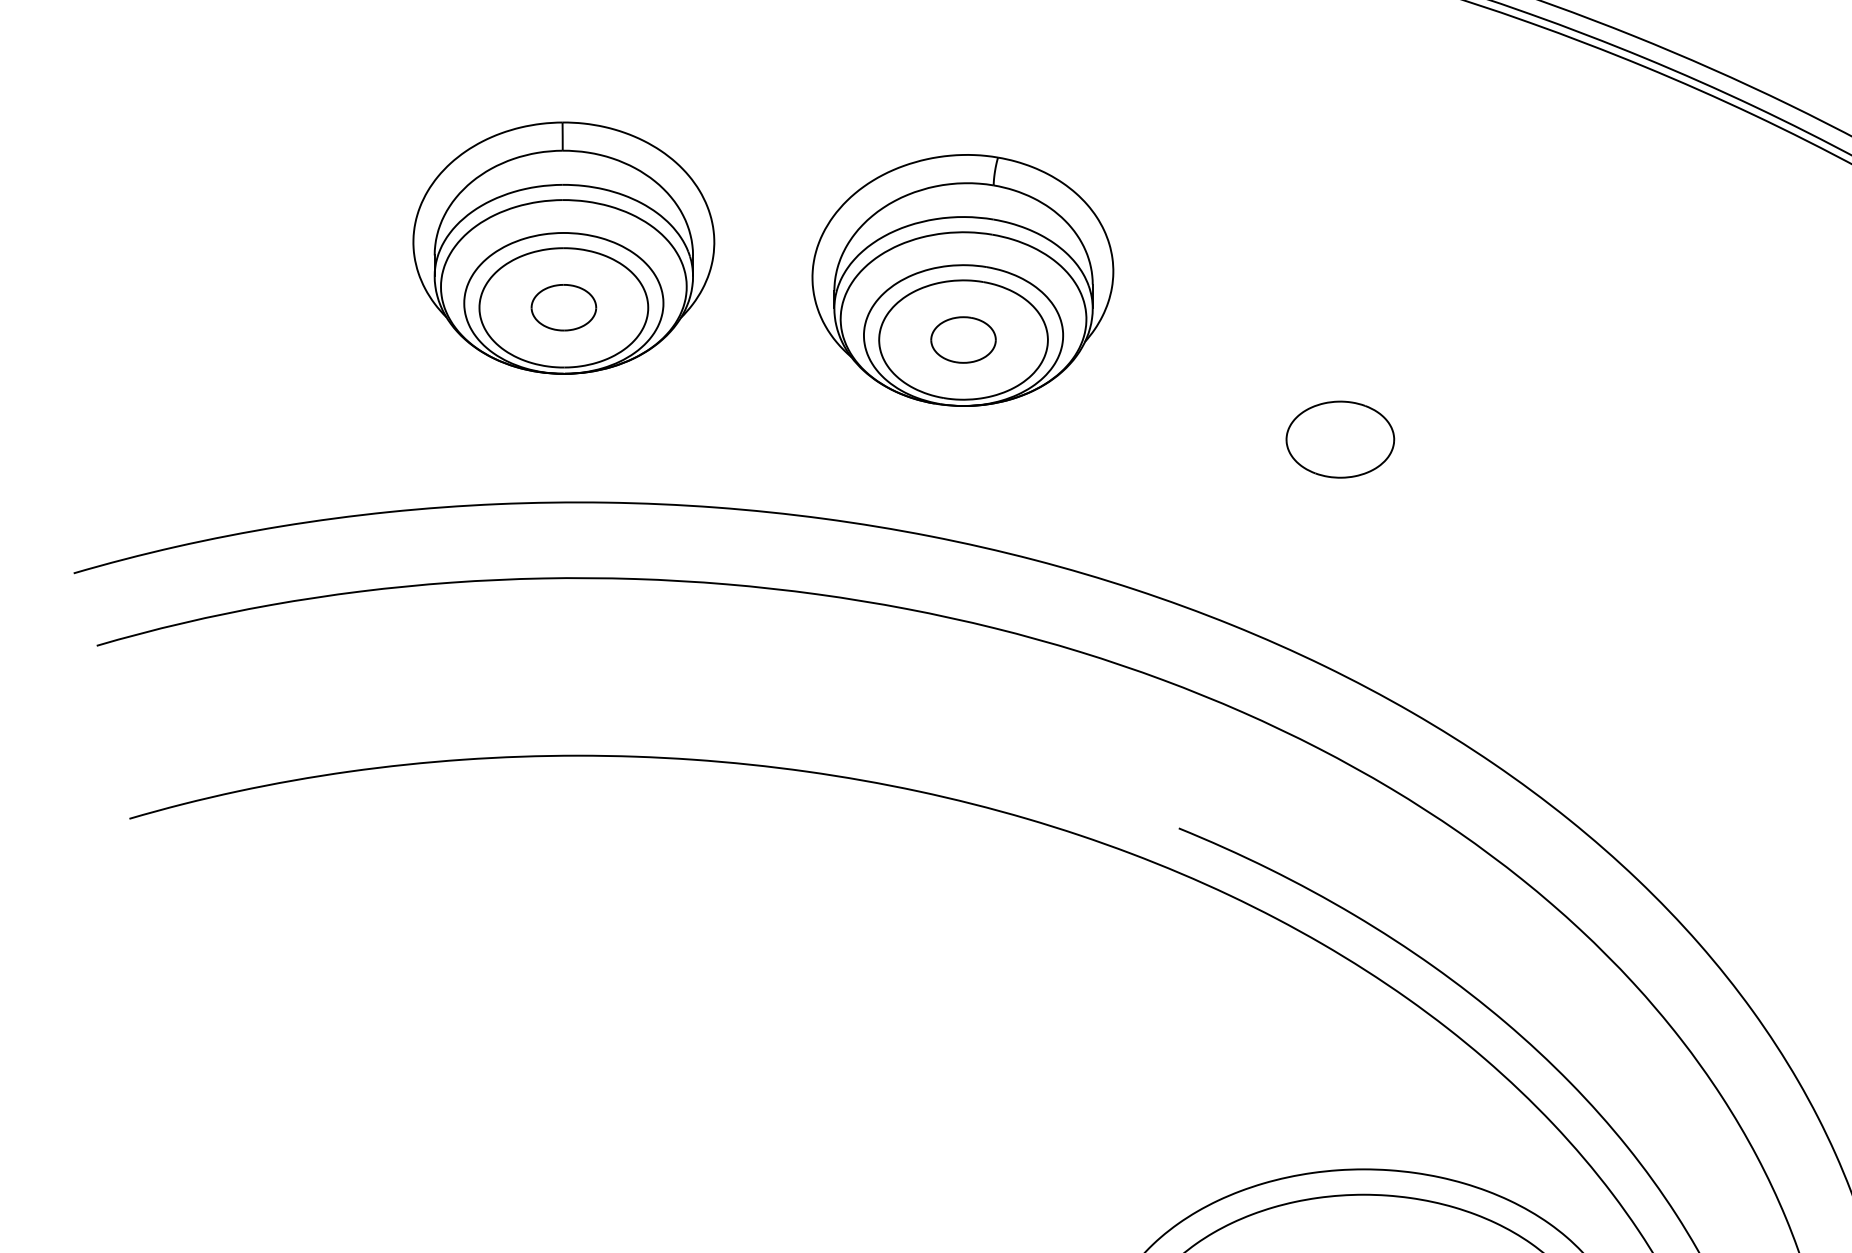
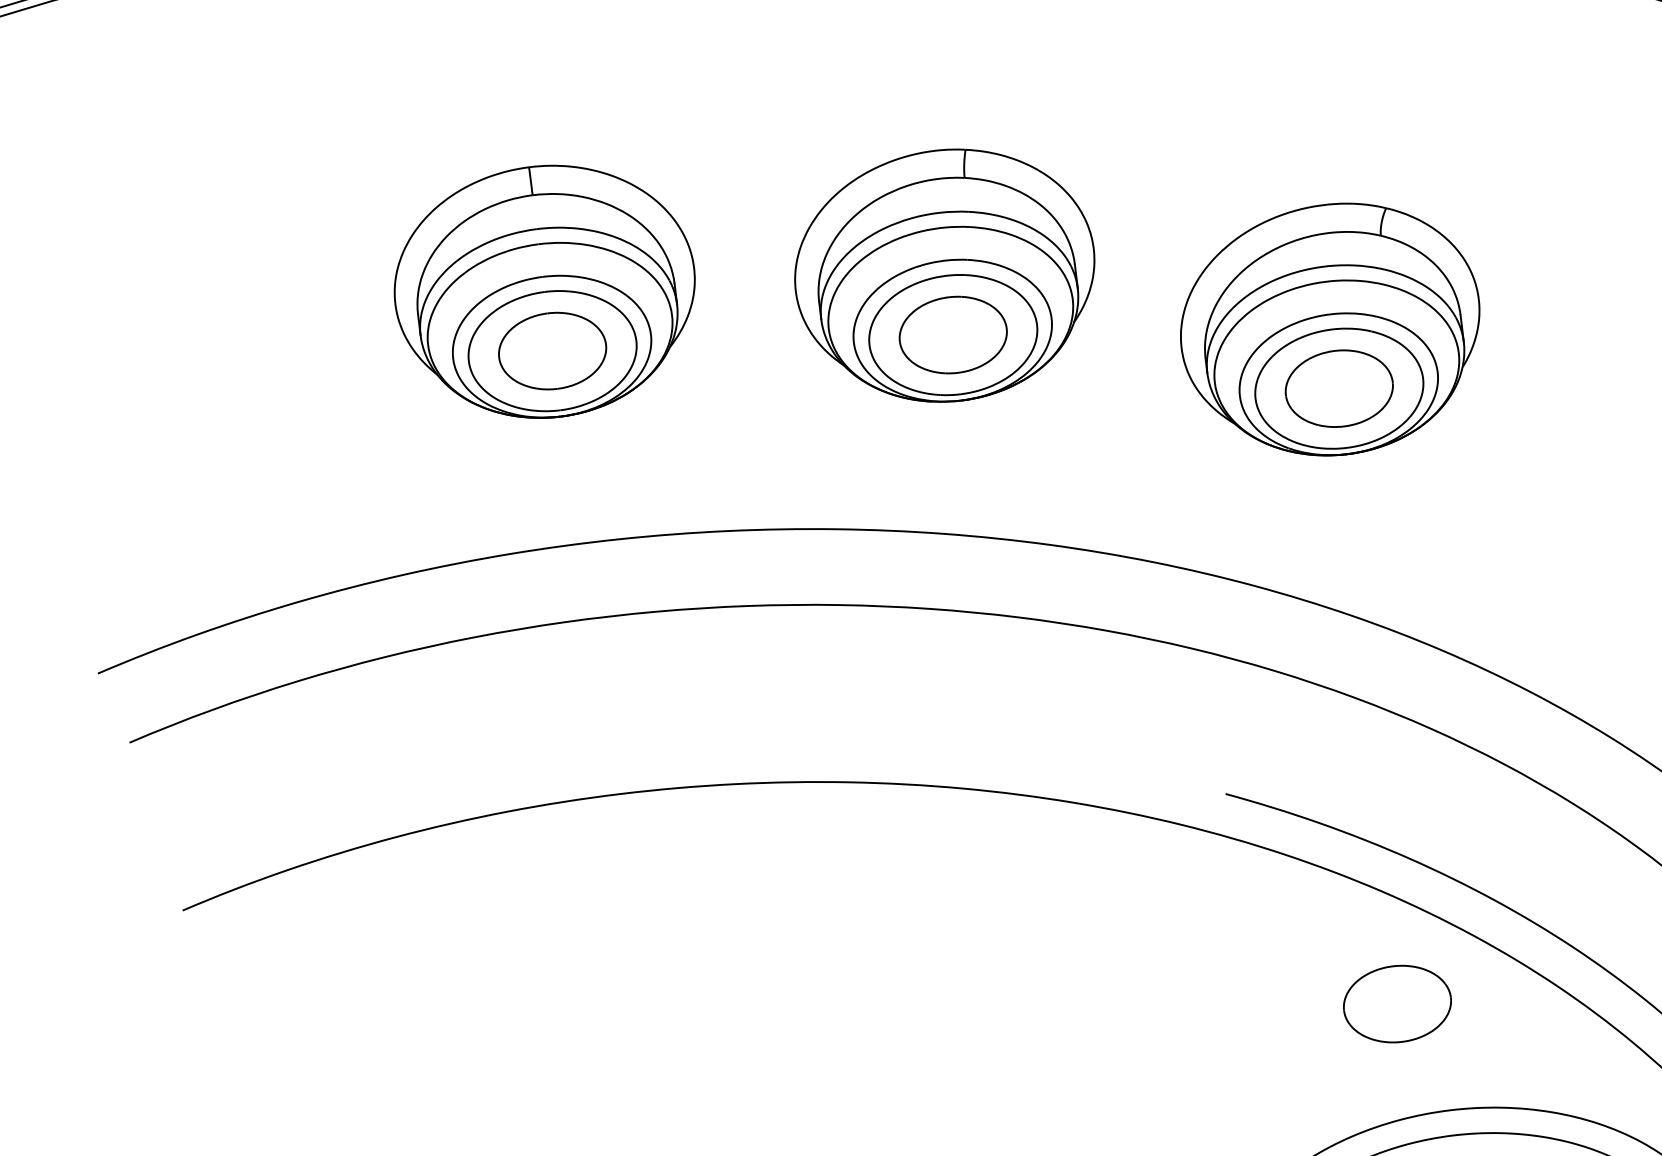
part: (563, 307) -> (552, 350), size x1.67
part: (963, 339) -> (953, 334), size x1.67
part: (1338, 380) -> (1330, 330), added
part: (1323, 1057) -> (1396, 1004), added

